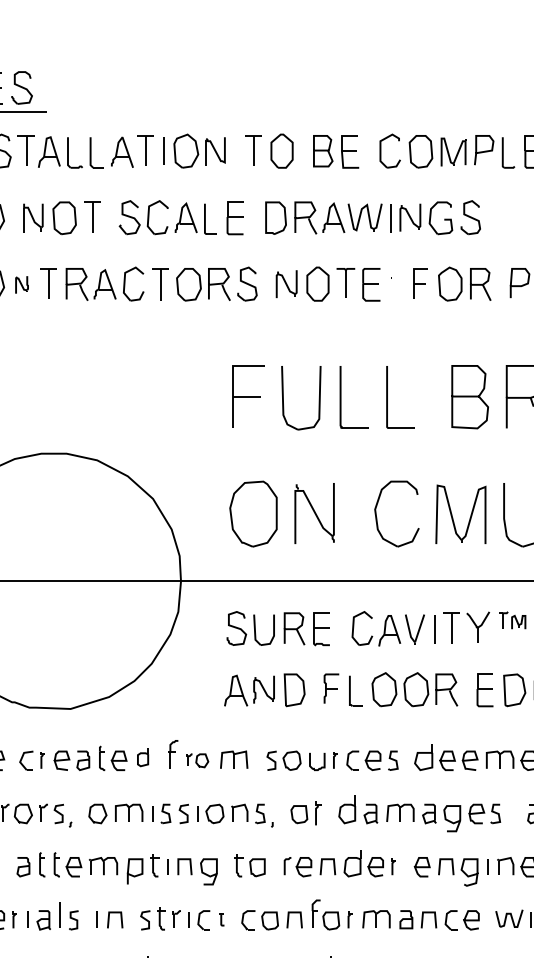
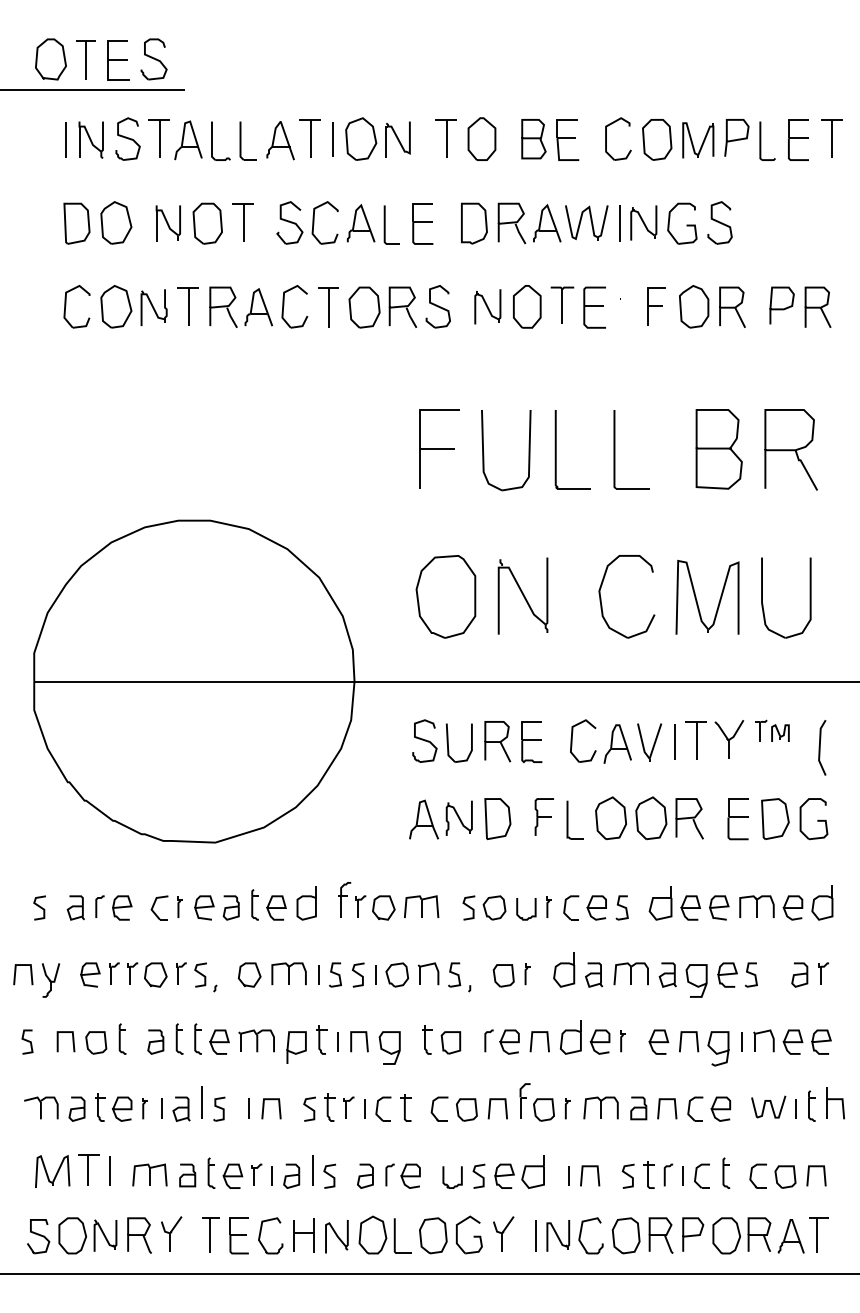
part: (21, 284) -> (153, 307), size x1.67
part: (142, 757) -> (306, 903), size x1.43
part: (197, 760) -> (375, 907), size x1.43
part: (318, 813) -> (527, 974), size x0.71
part: (221, 919) -> (405, 1107), size x1.67

